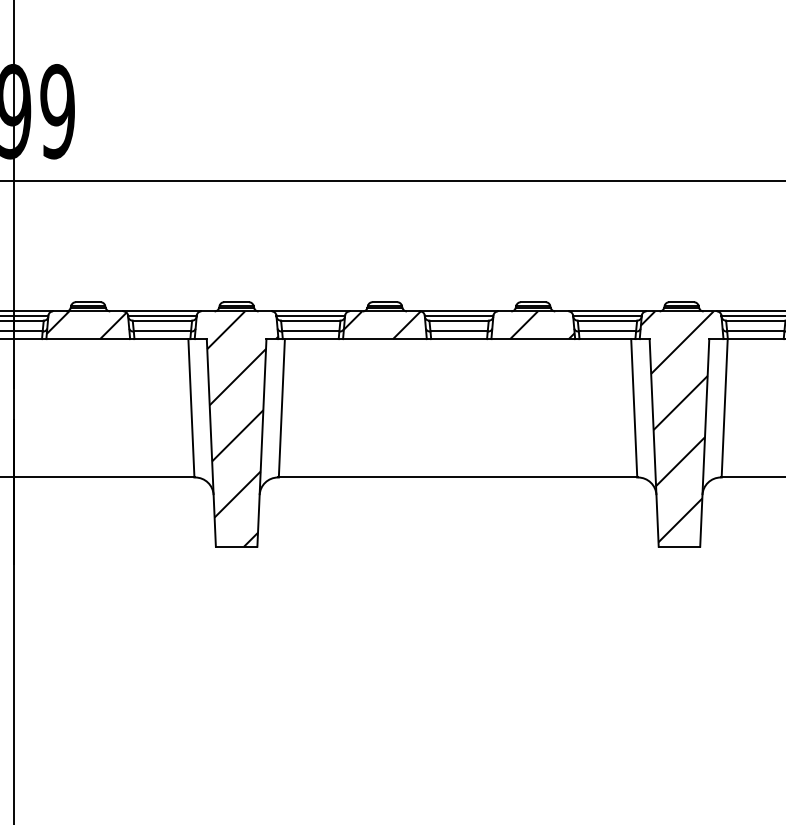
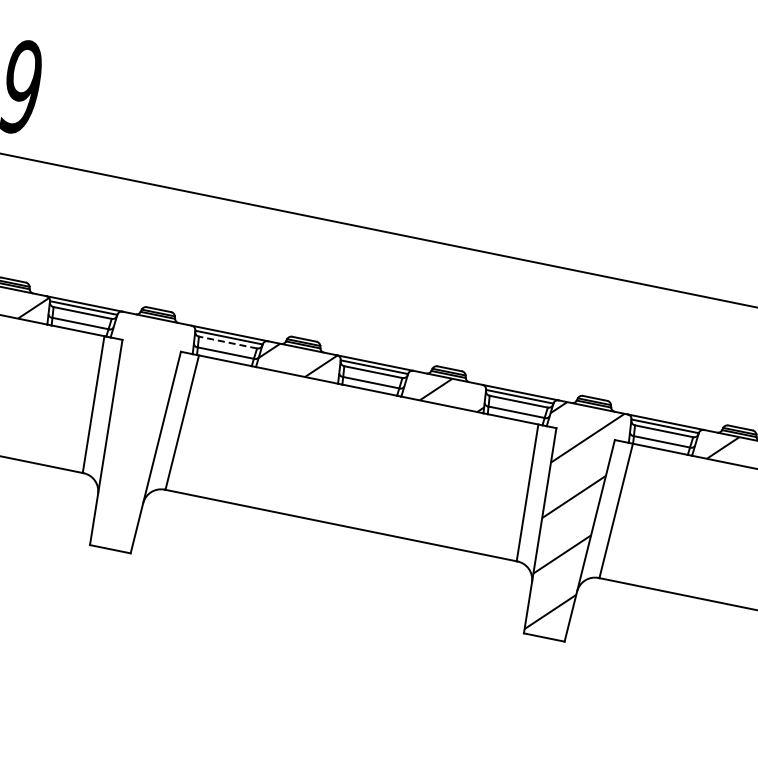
line: (310, 320) -> (227, 342), solid -> dashed
hatch: (242, 428) -> (139, 434), removed

